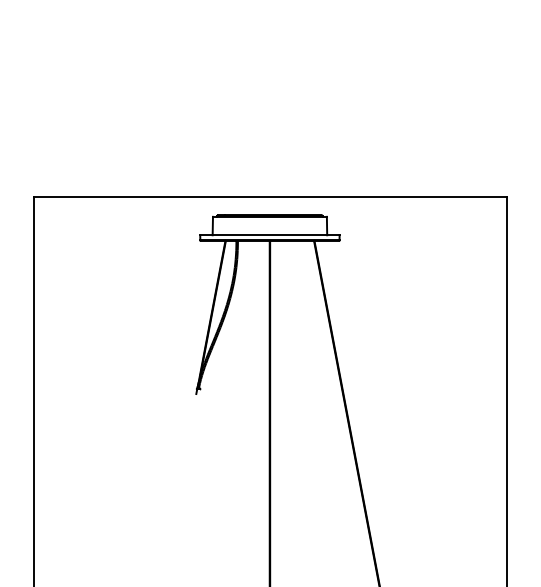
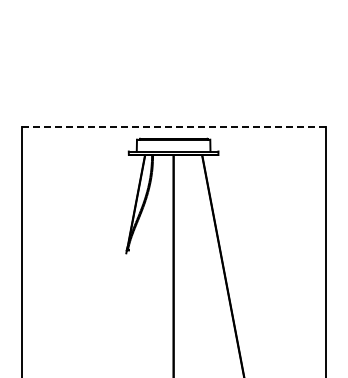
line: (269, 197) -> (173, 127), solid -> dashed

